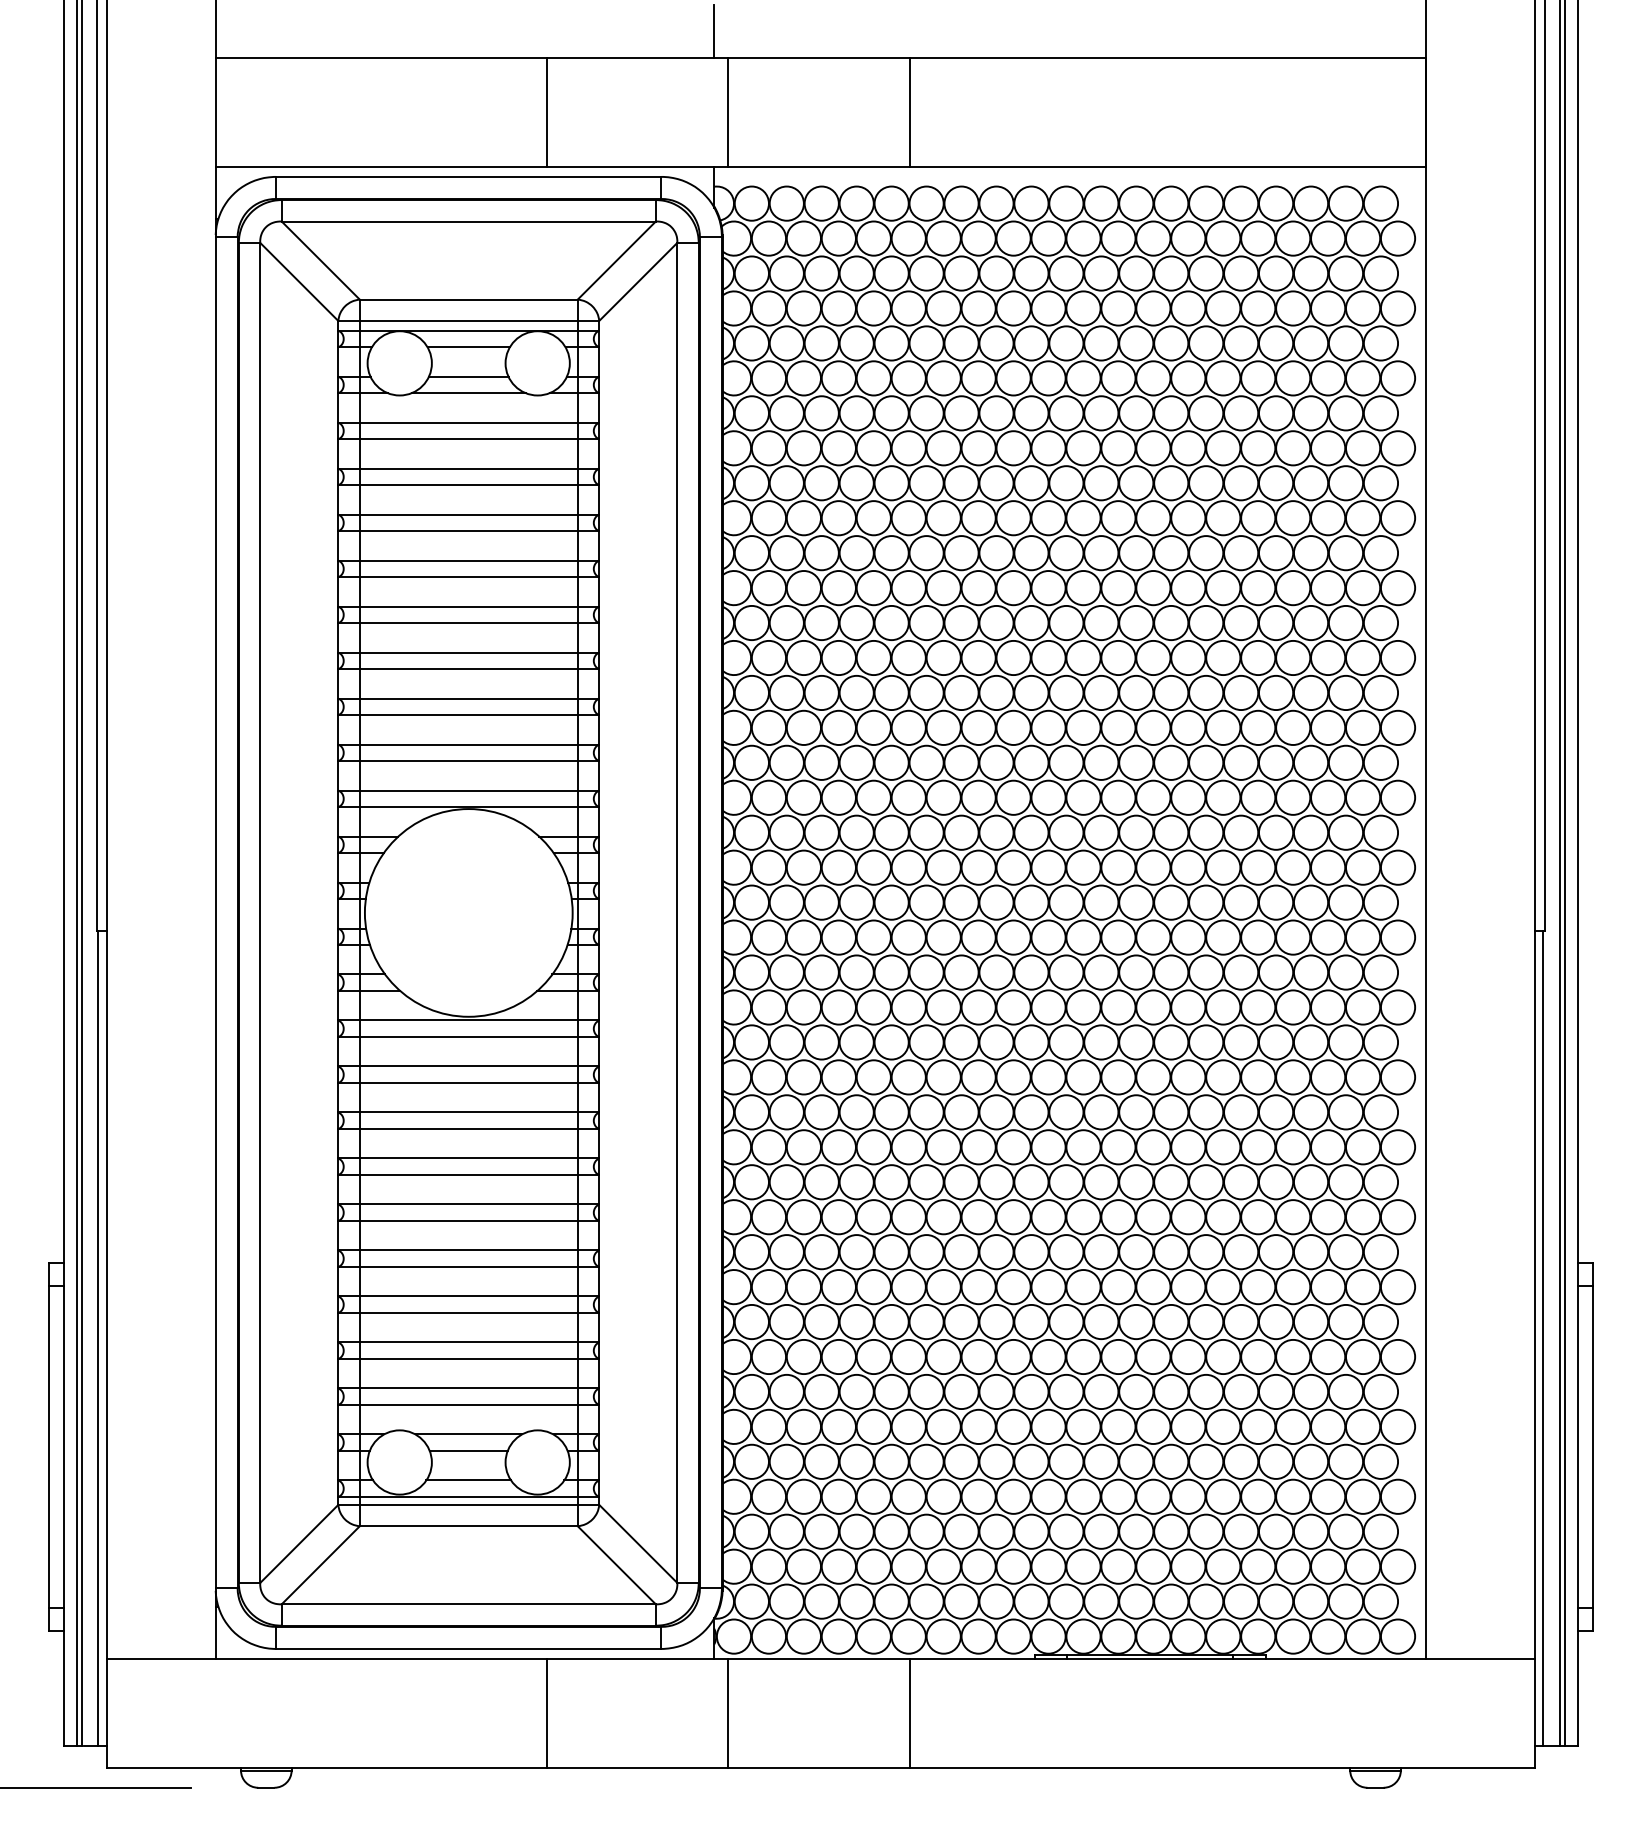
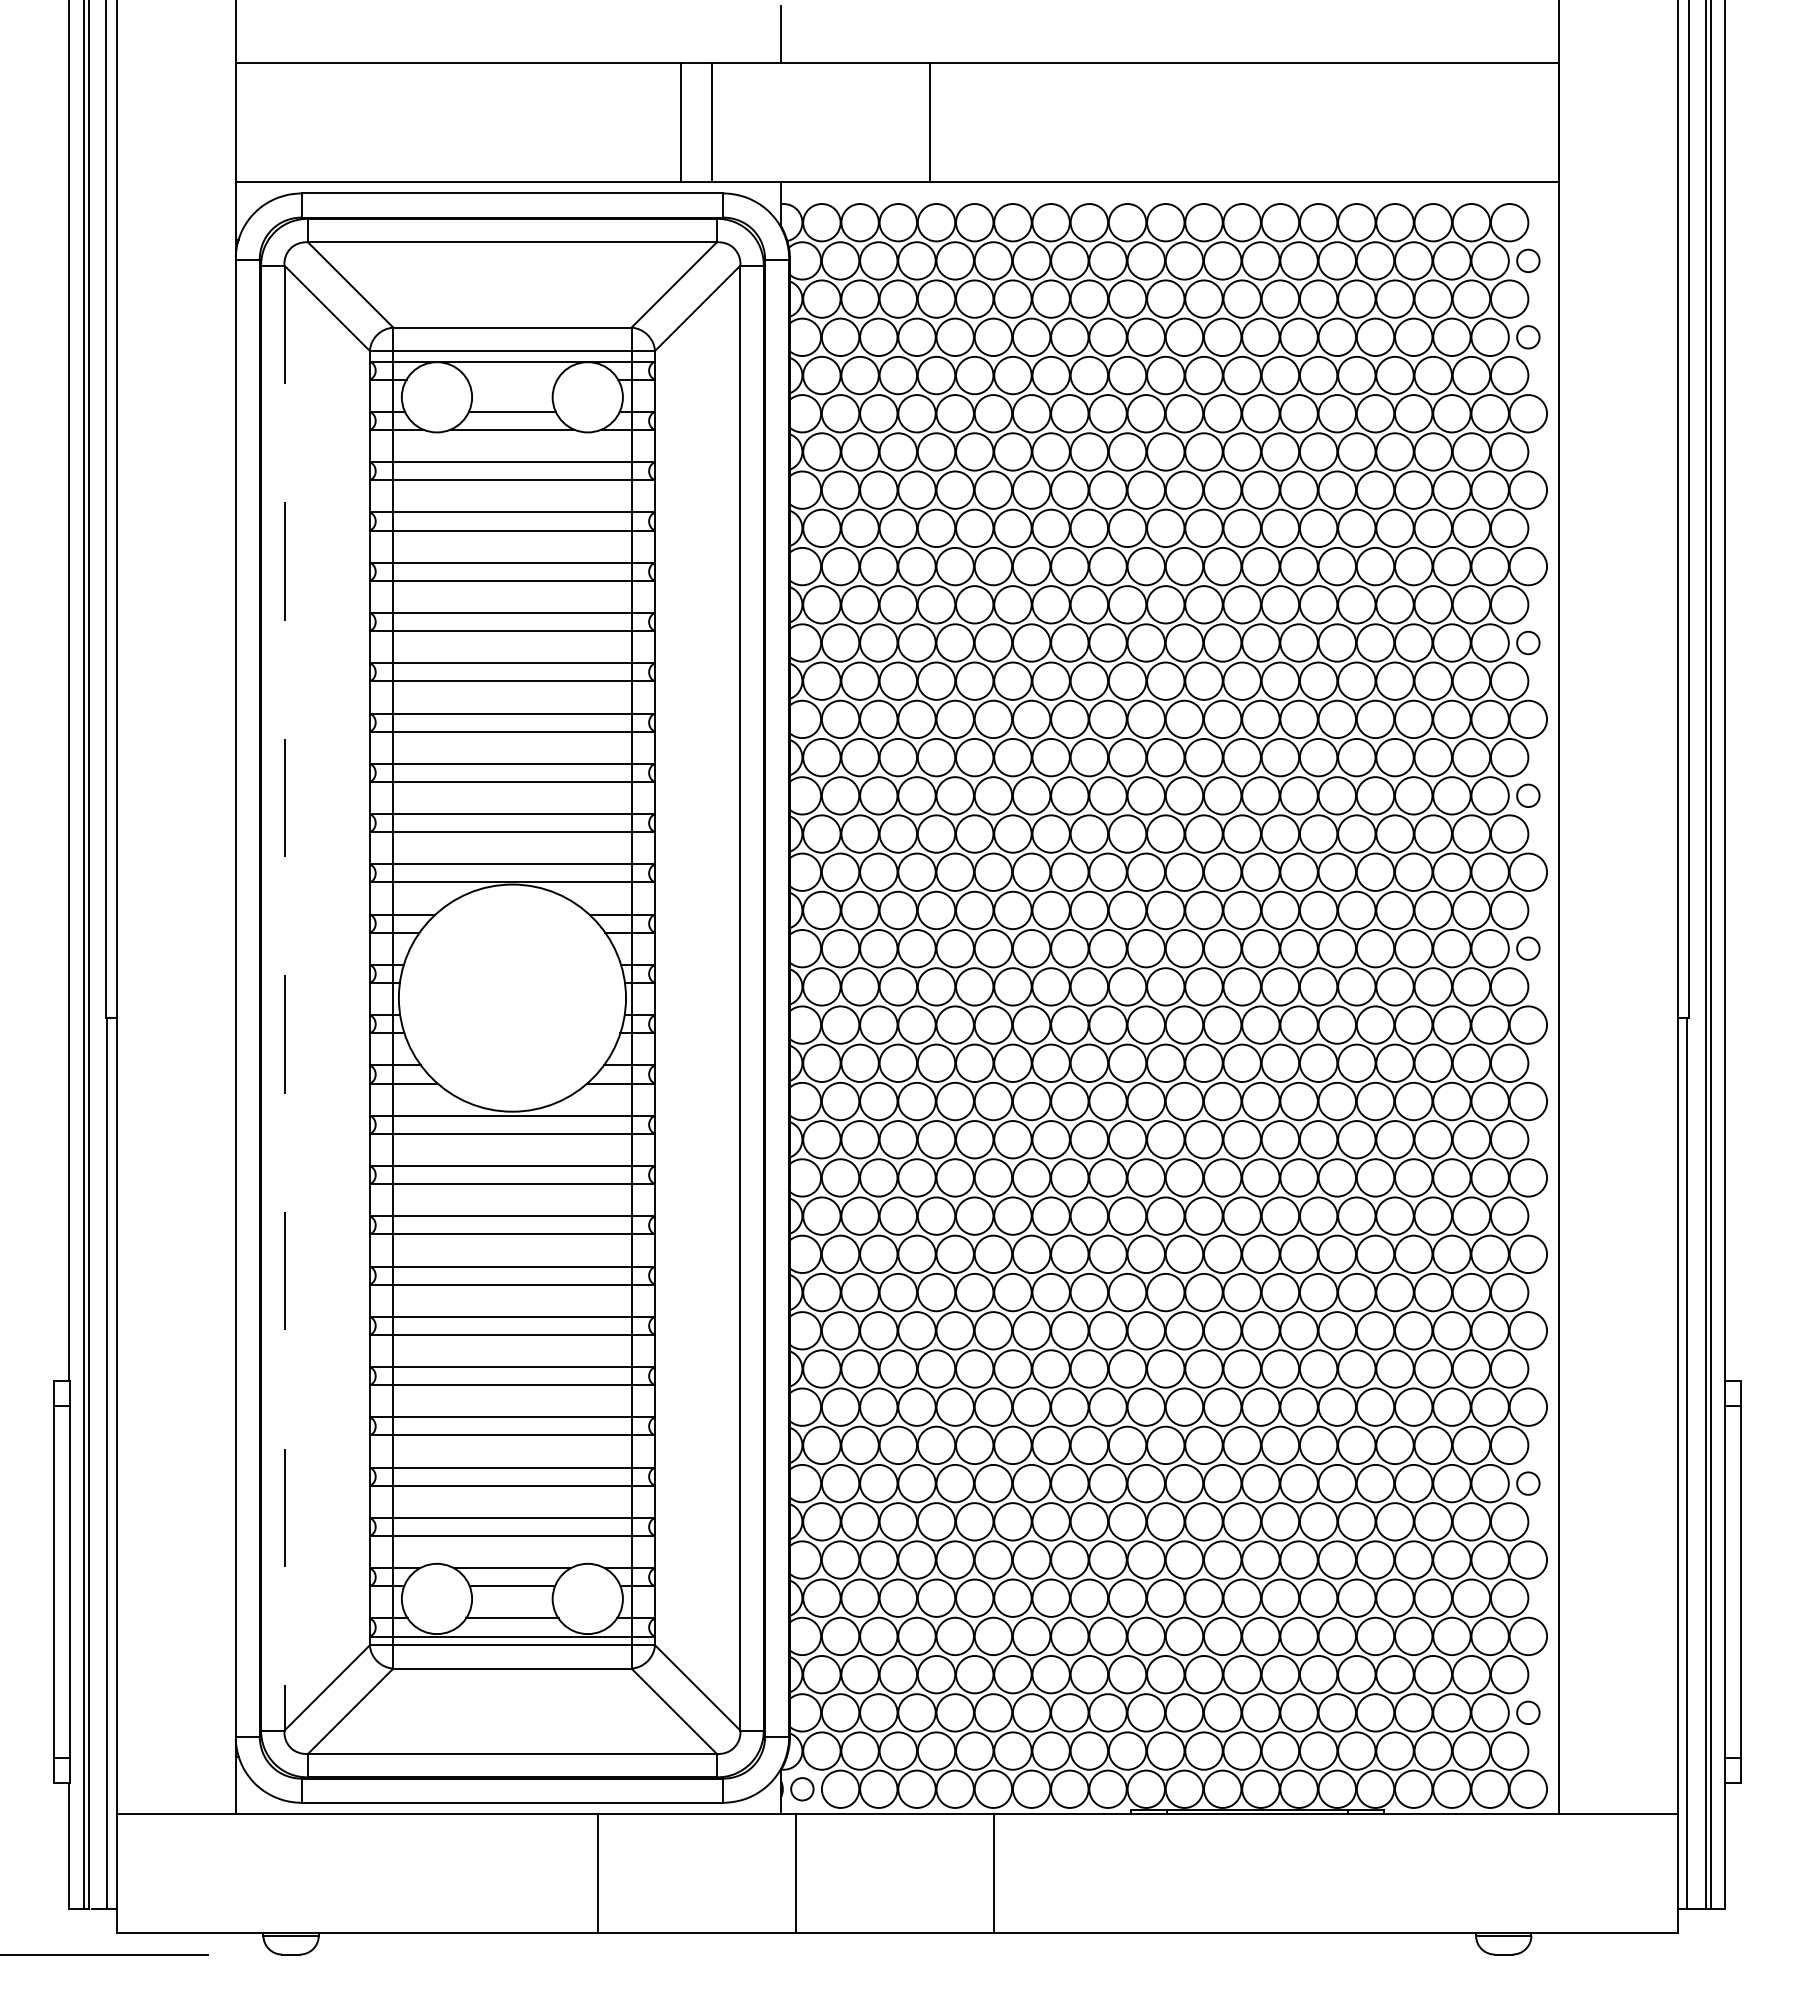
line: (547, 111) -> (681, 122), moved
line: (728, 111) -> (712, 122), moved
line: (909, 111) -> (930, 122), moved
circle: (1398, 238) -> (1528, 260), size x0.6
circle: (1398, 308) -> (1528, 337), size x0.6
line: (468, 347) -> (512, 379), removed
circle: (1398, 587) -> (1528, 642), size x0.6
circle: (1398, 727) -> (1528, 795), size x0.6
circle: (1398, 867) -> (1528, 948), size x0.6
line: (260, 913) -> (284, 998), solid -> dashed
circle: (1398, 1356) -> (1528, 1483), size x0.6
circle: (1398, 1566) -> (1528, 1712), size x0.6
circle: (734, 1635) -> (802, 1788), size x0.6

